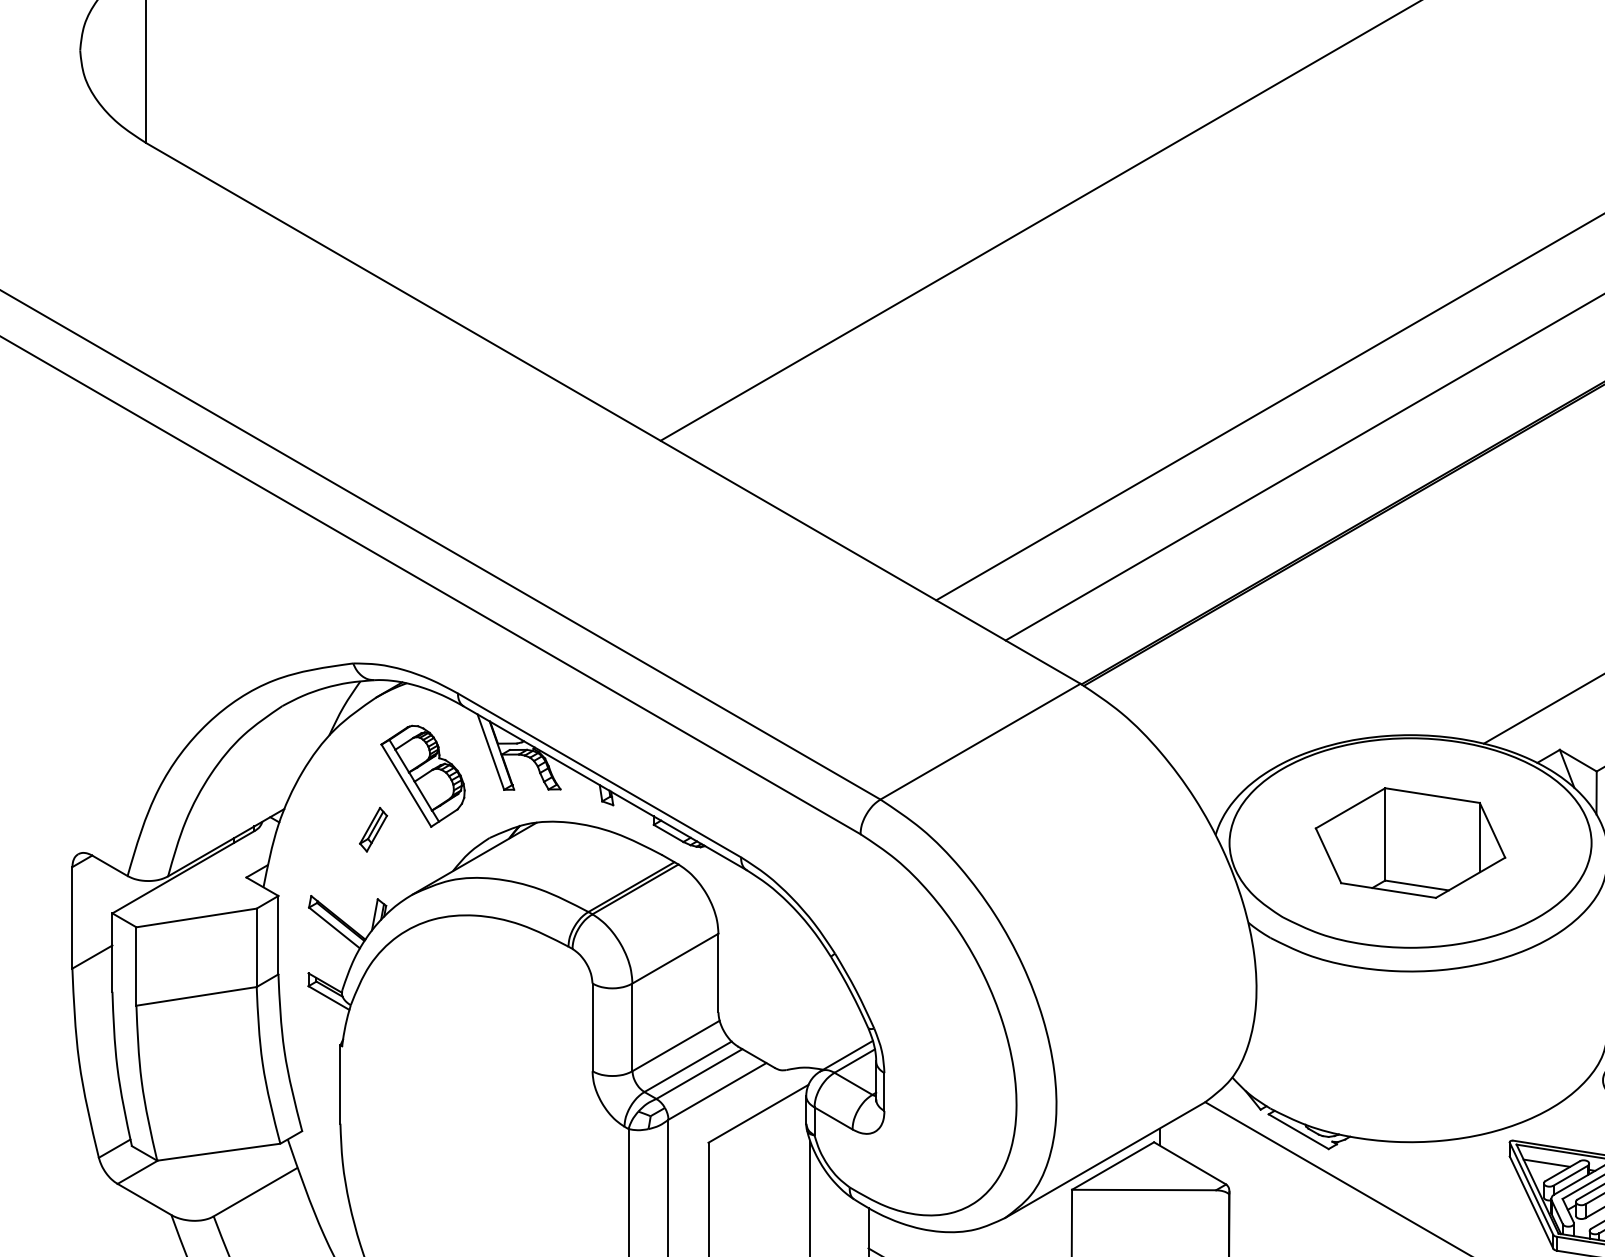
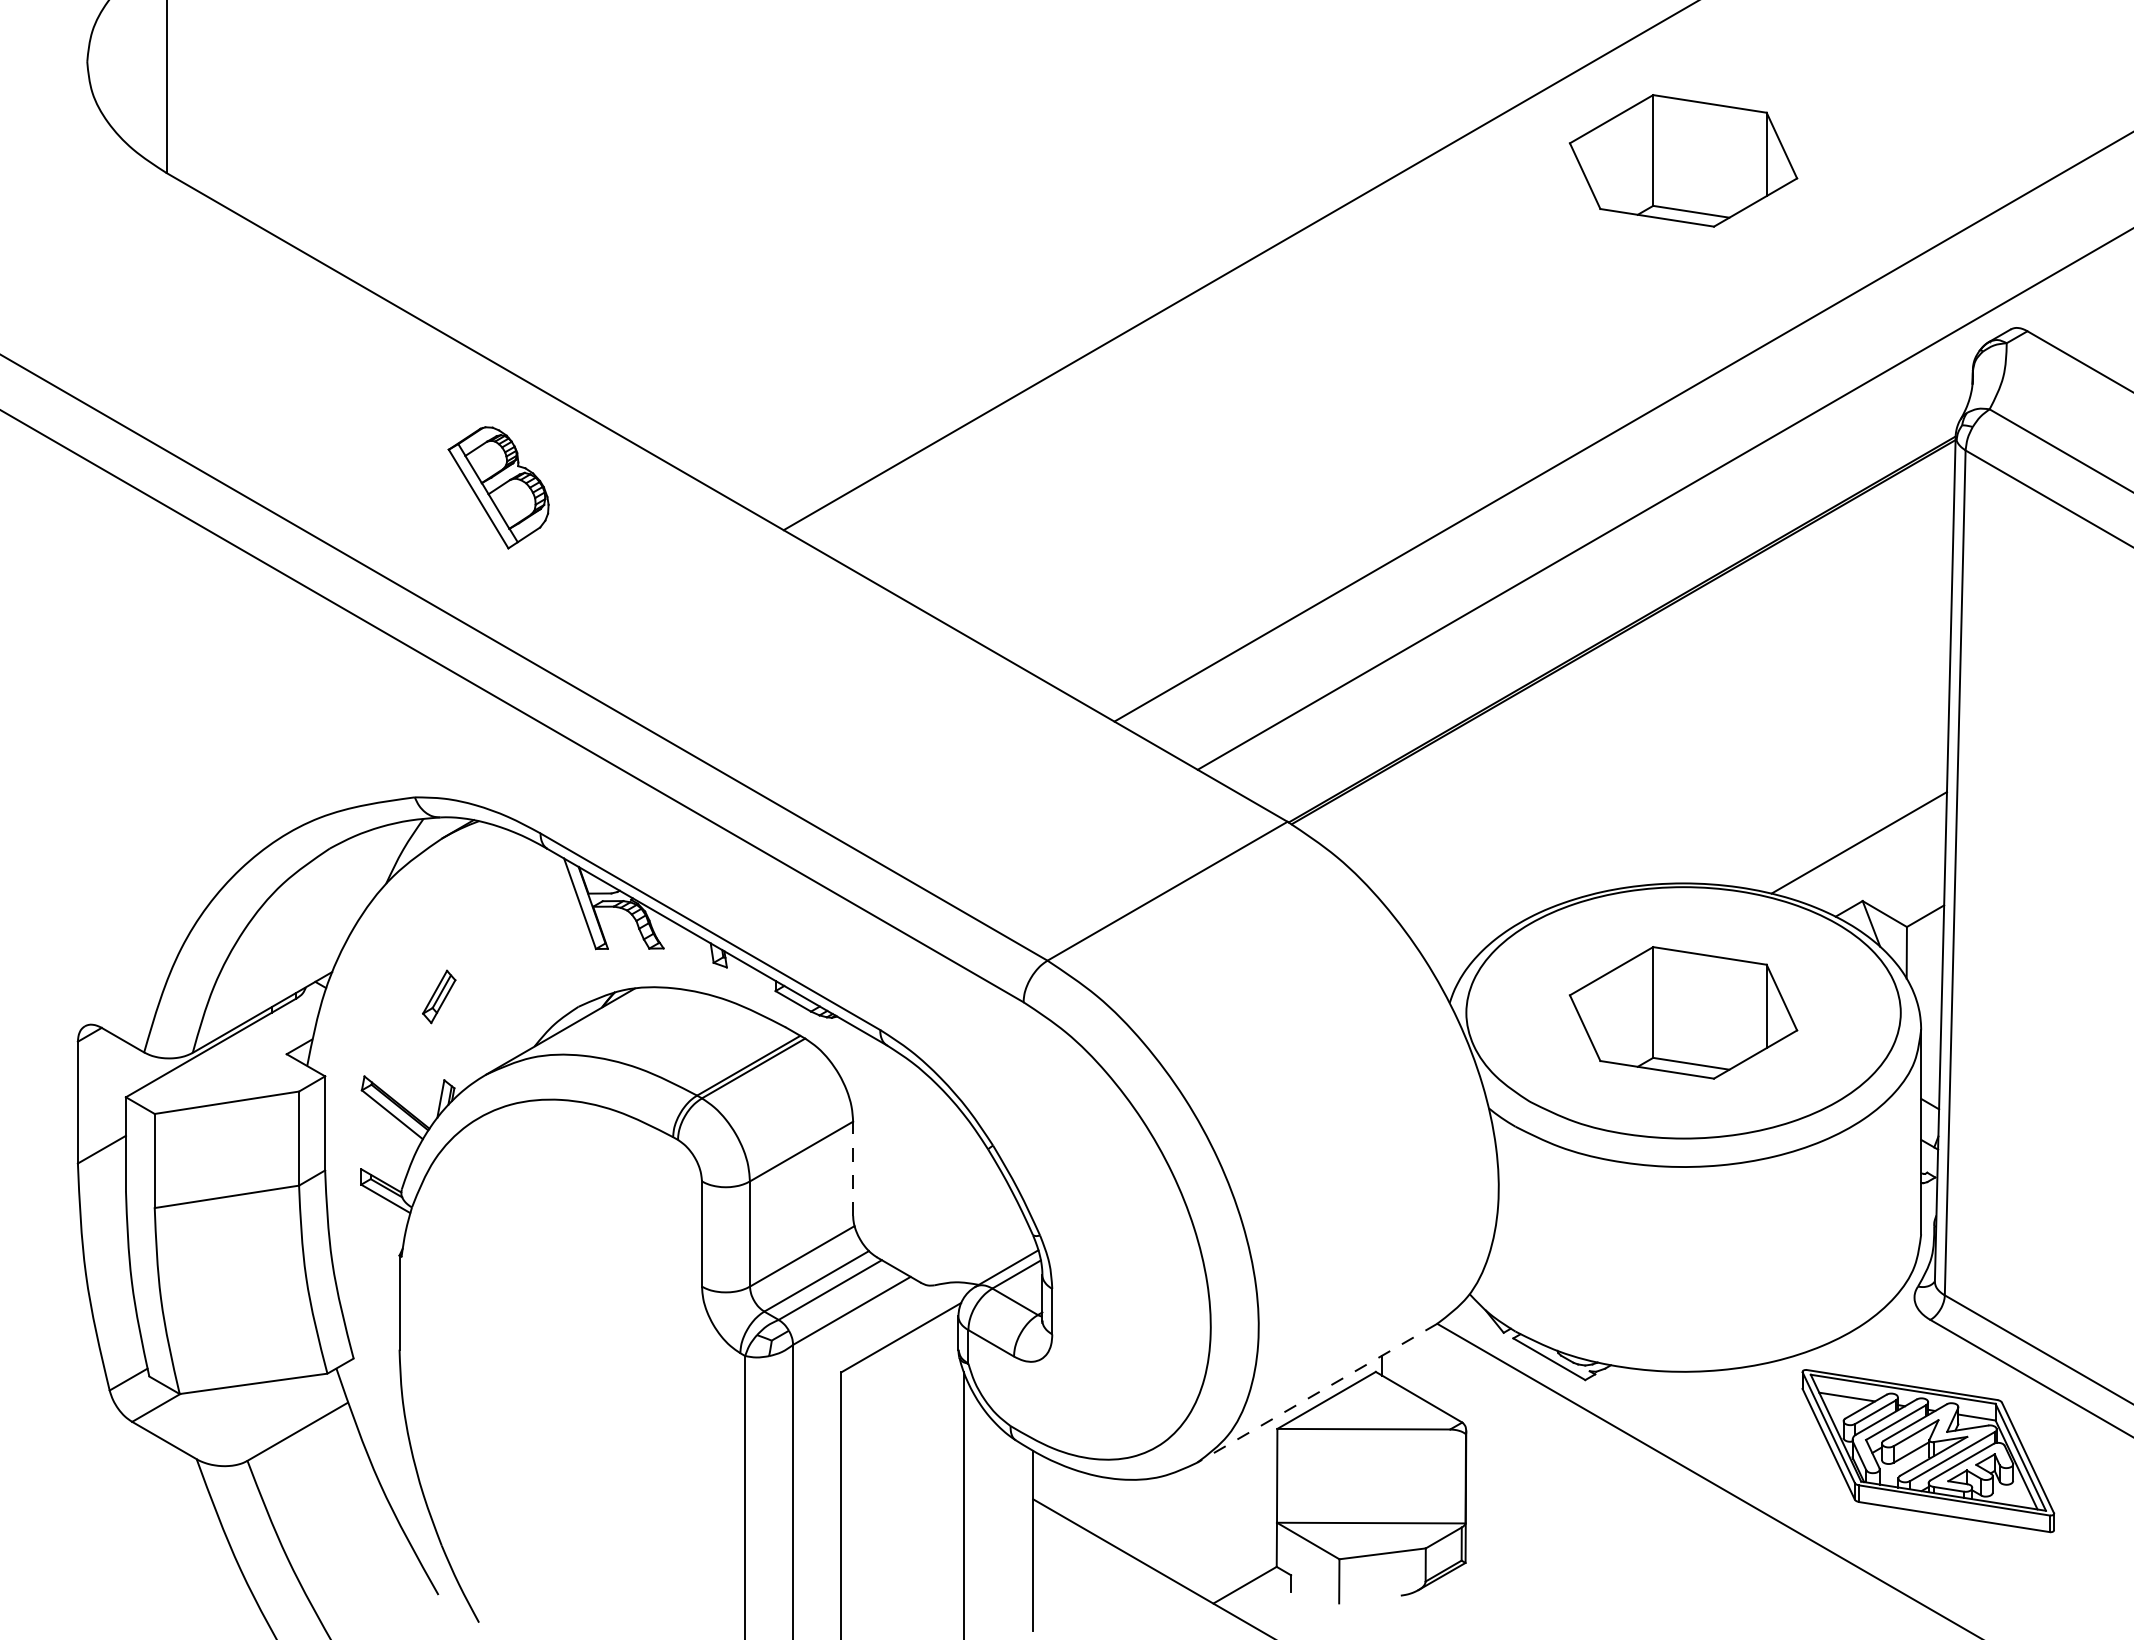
part: (1410, 132) -> (1683, 160), added
part: (422, 776) -> (498, 487), moved
line: (718, 972) -> (853, 1168), solid -> dashed
line: (1105, 1160) -> (1317, 1393), solid -> dashed

